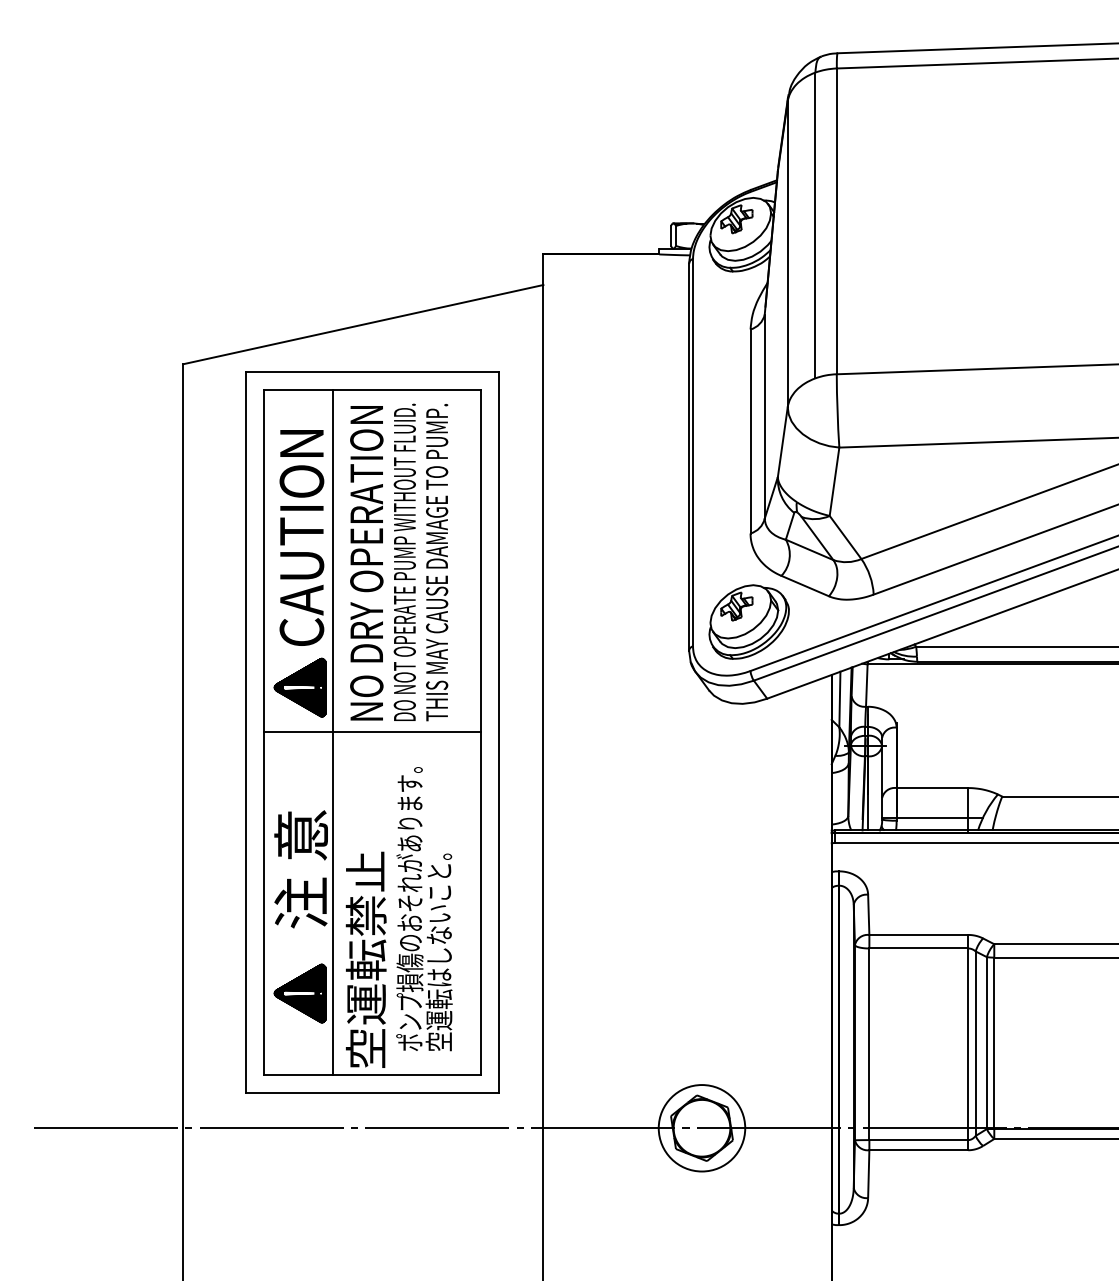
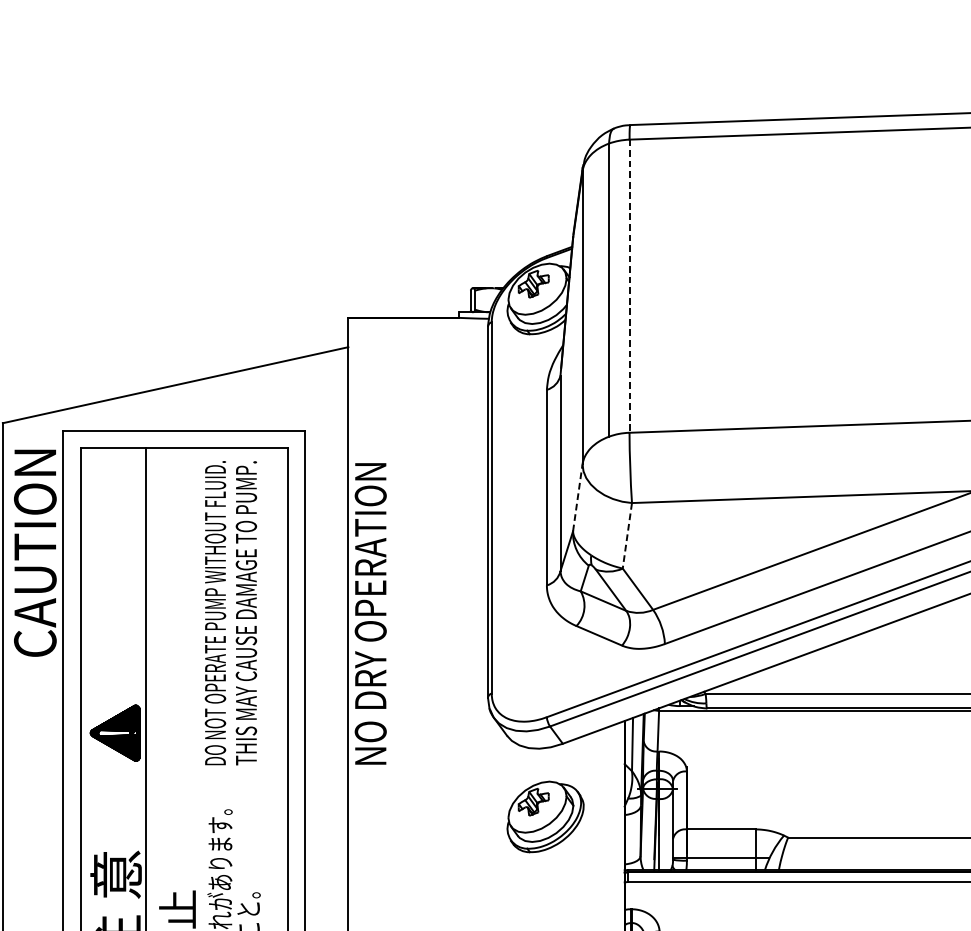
line: (836, 221) -> (629, 286), solid -> dashed
line: (782, 441) -> (577, 497), solid -> dashed
line: (834, 481) -> (627, 535), solid -> dashed
text: (301, 537) -> (34, 552), moved
text: (366, 563) -> (370, 614), moved
part: (748, 621) -> (544, 816), moved
line: (372, 732) -> (184, 776), removed

